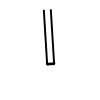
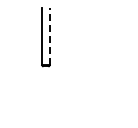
line: (52, 36) -> (49, 36), solid -> dashed

